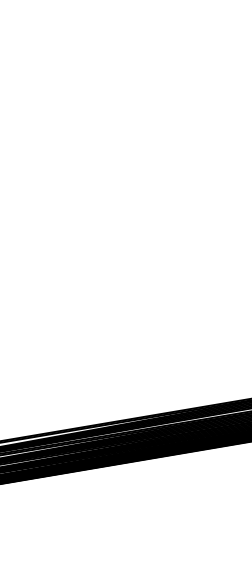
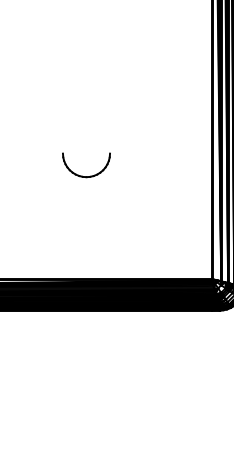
part: (125, 278) -> (82, 175), added

